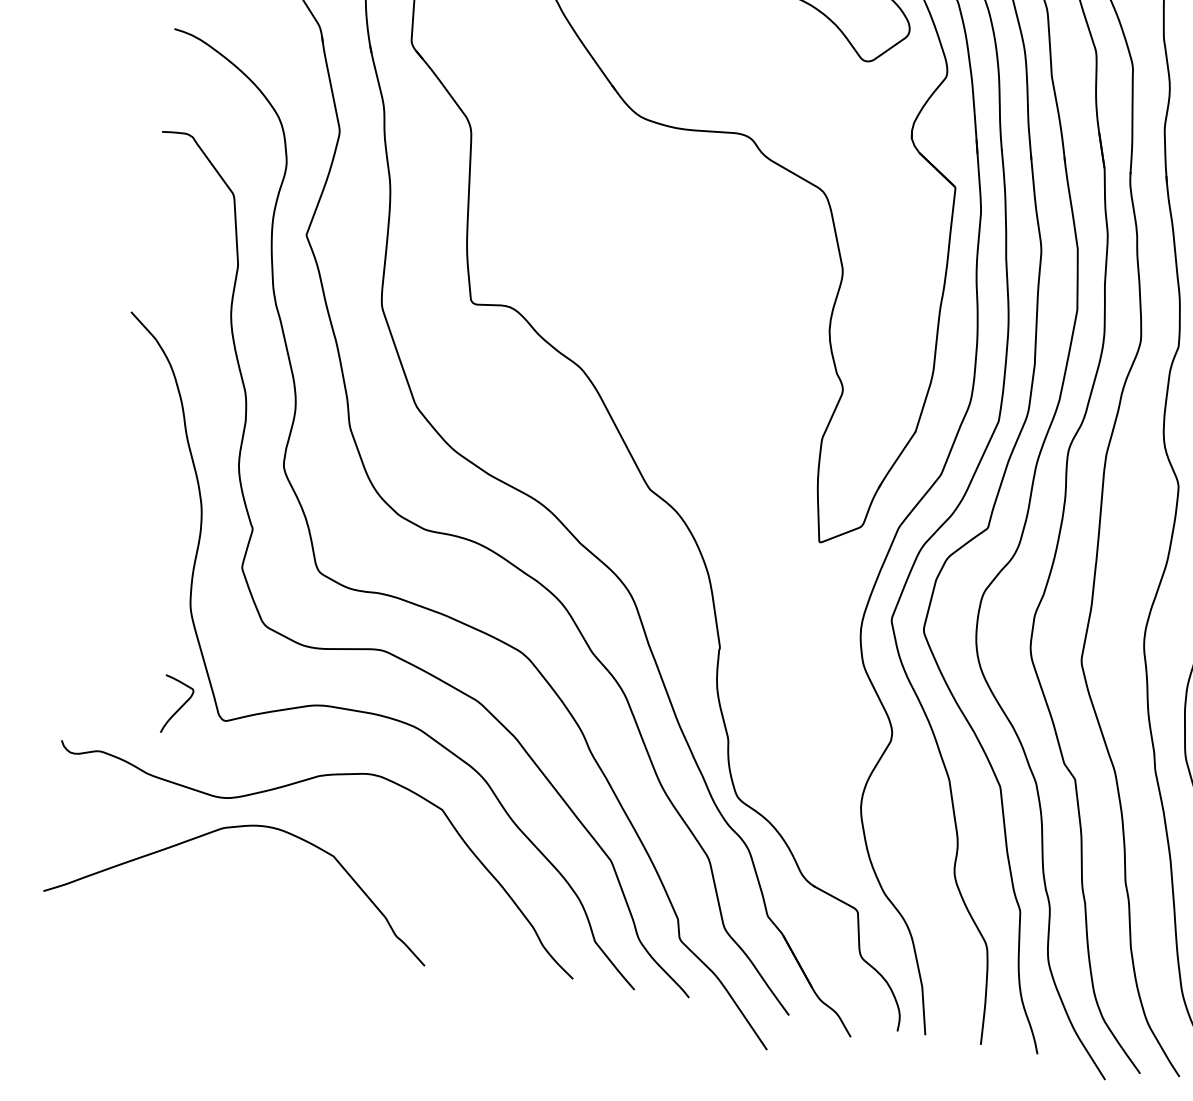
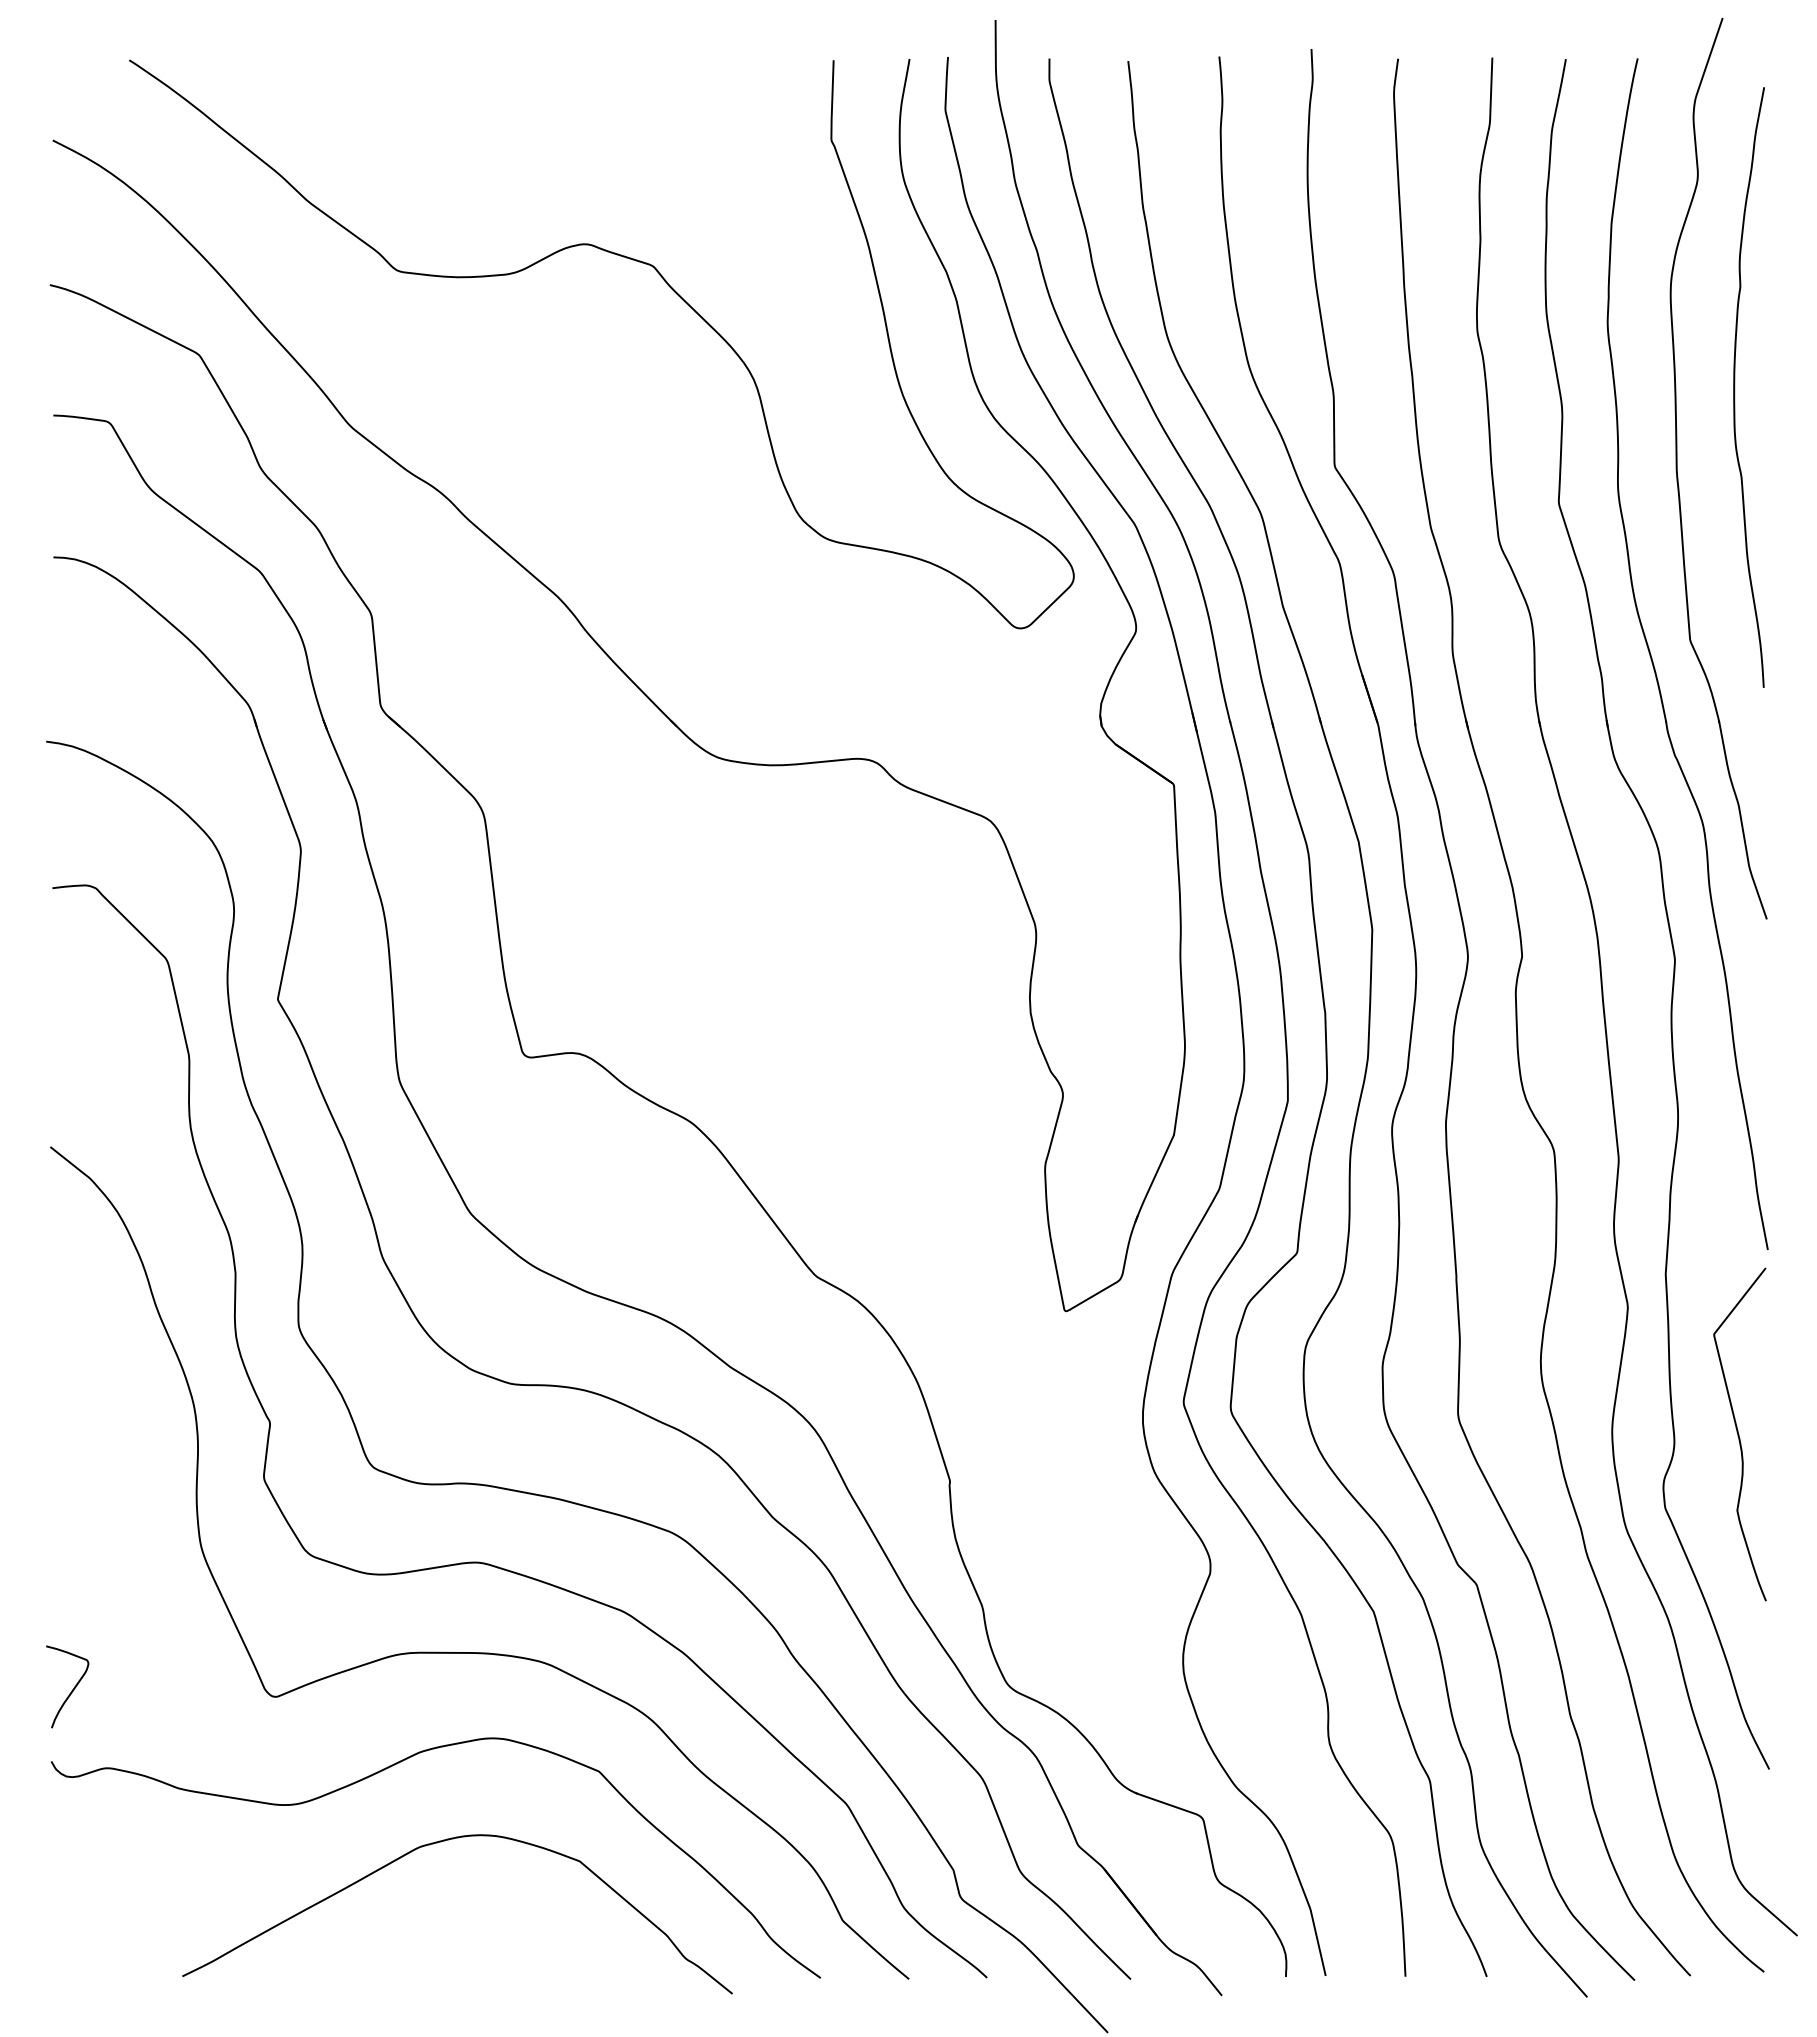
curve: (178, 708) -> (71, 1690), moved
curve: (239, 827) -> (441, 1842), moved

